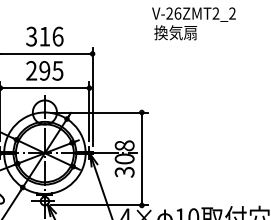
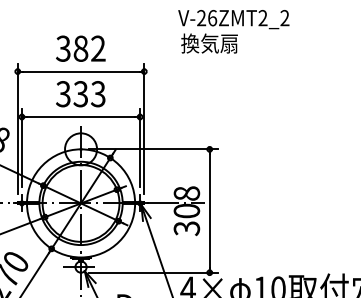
text: (193, 23) -> (233, 31), moved
text: (51, 36) -> (89, 48), 316 -> 382
text: (44, 71) -> (80, 94), 295 -> 333

